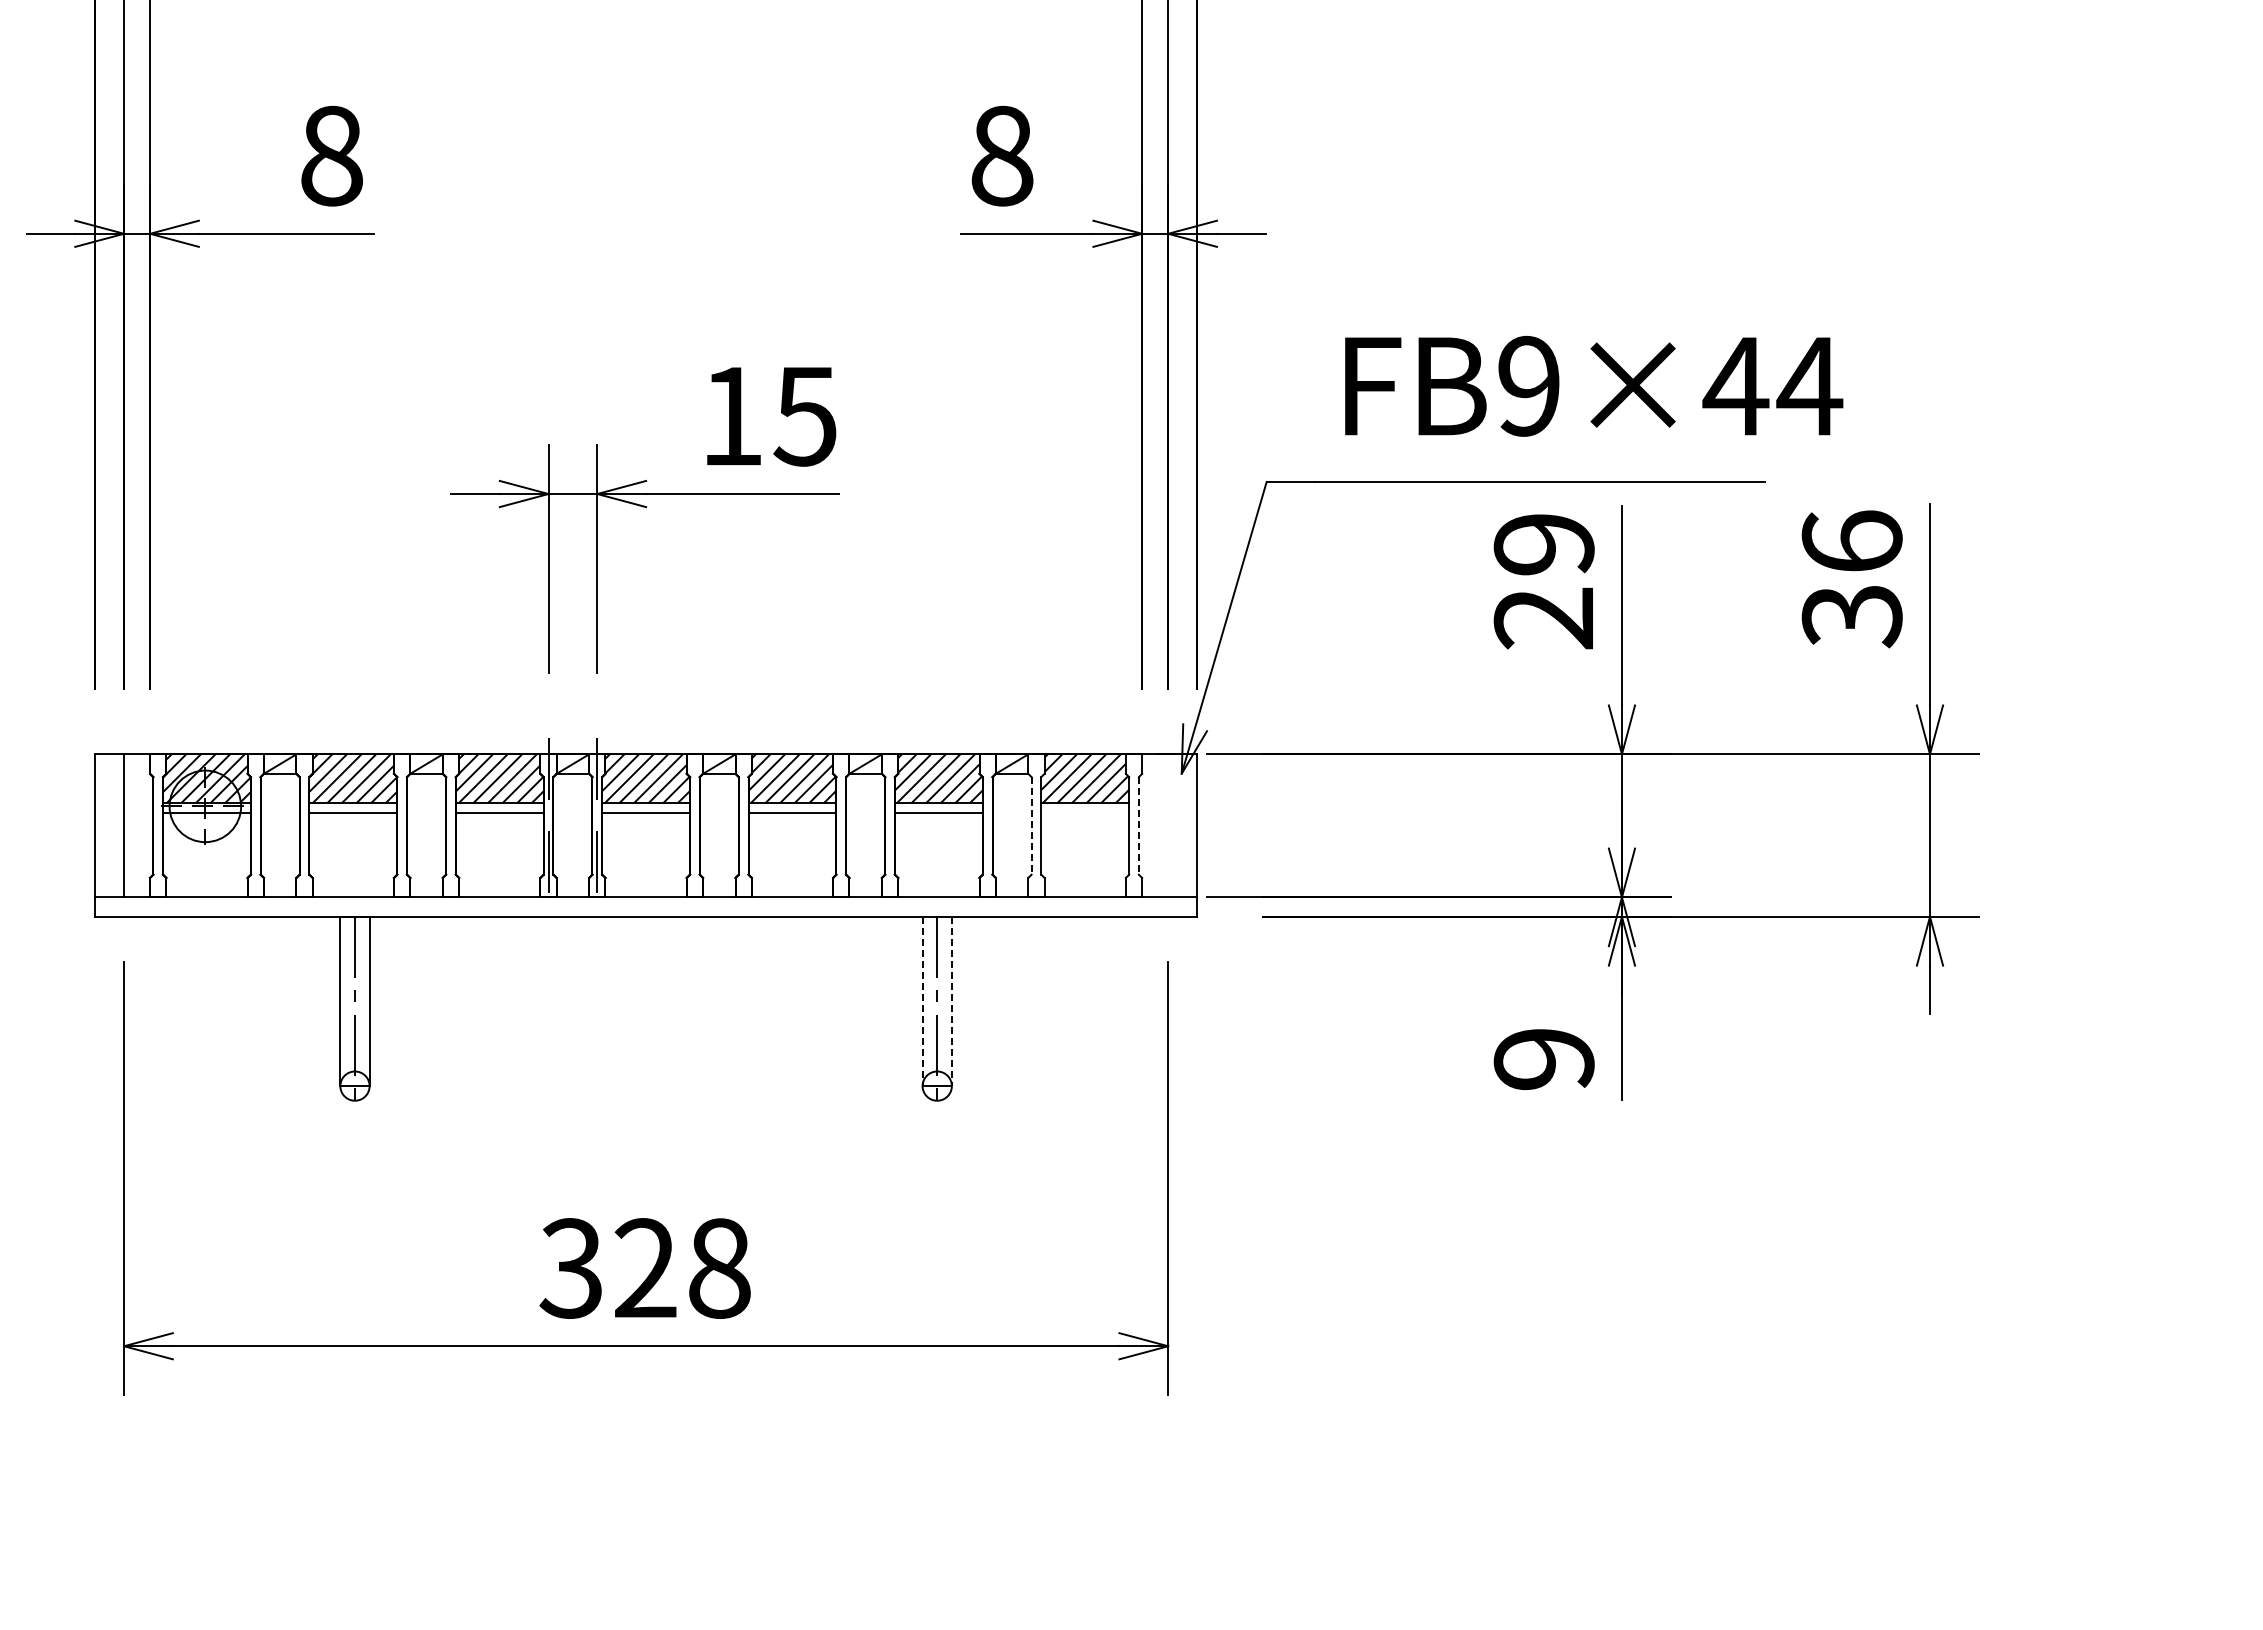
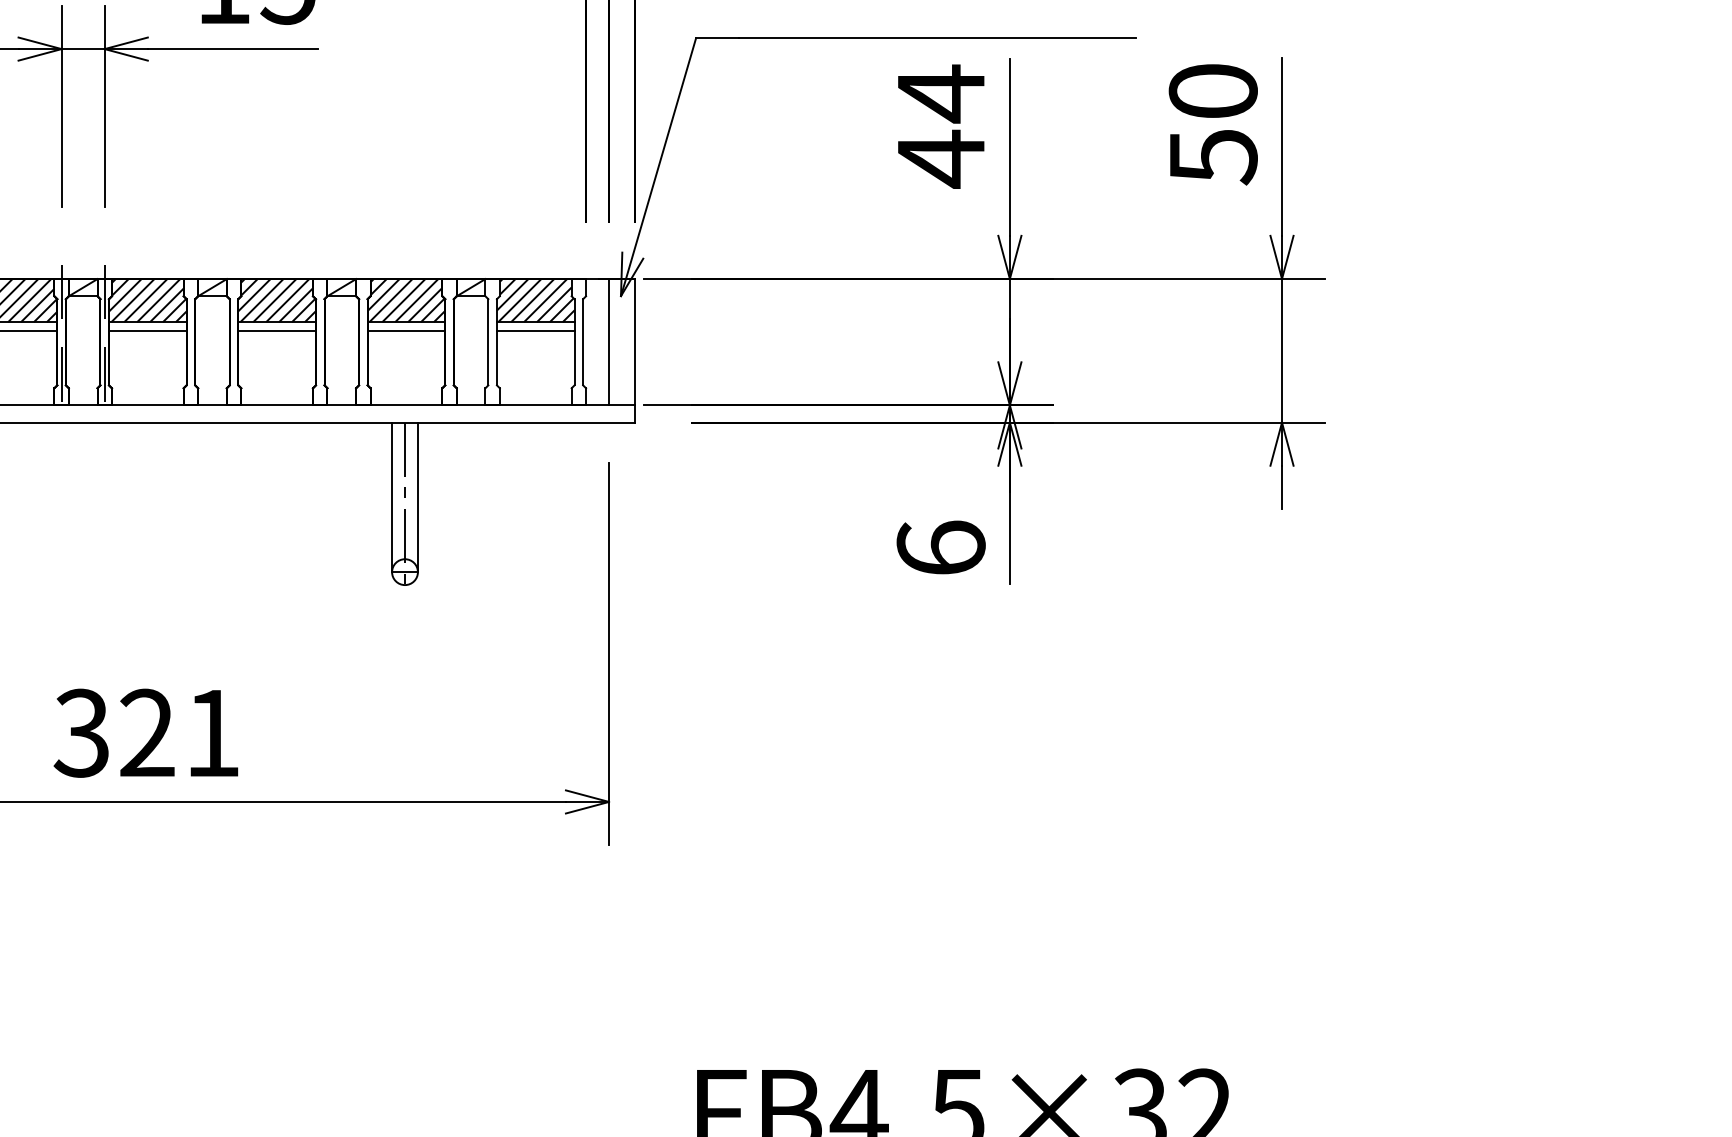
text: (1851, 579) -> (1212, 124), 36 -> 50
text: (1543, 581) -> (940, 126), 29 -> 44
line: (1085, 812) -> (535, 330), added
line: (1031, 825) -> (488, 341), dashed -> solid
line: (1138, 825) -> (582, 341), dashed -> solid
line: (1168, 825) -> (609, 341), added
line: (922, 1001) -> (391, 497), dashed -> solid
line: (951, 1001) -> (417, 497), dashed -> solid
text: (1543, 1058) -> (940, 547), 9 -> 6
text: (719, 1268) -> (212, 733), 328 -> 321

